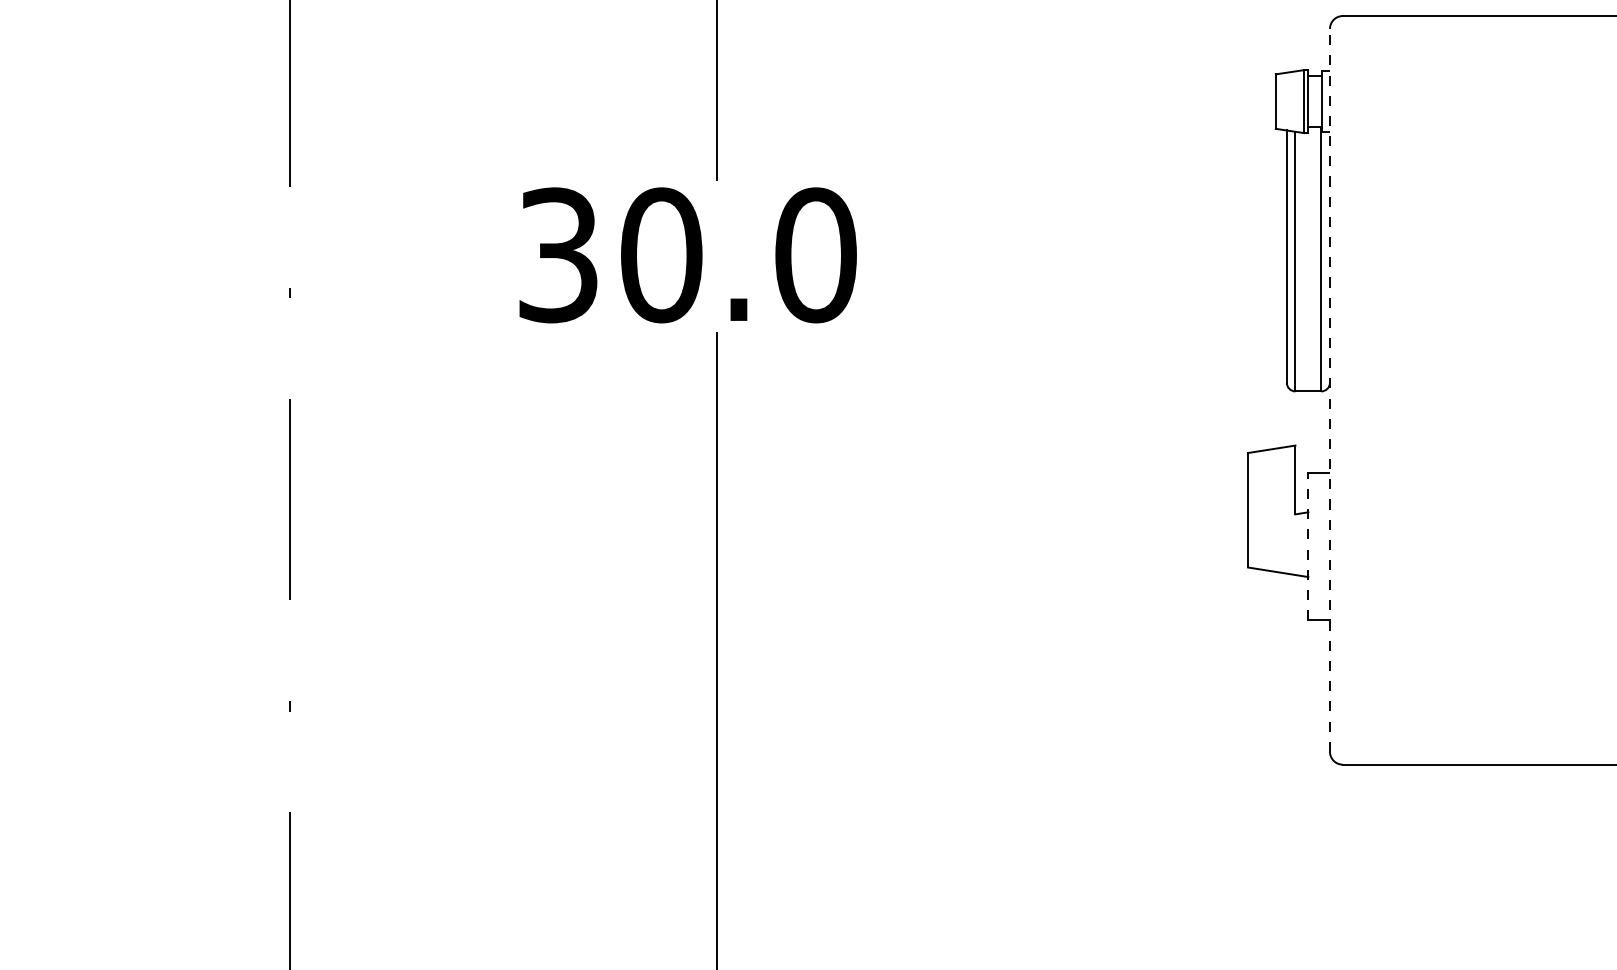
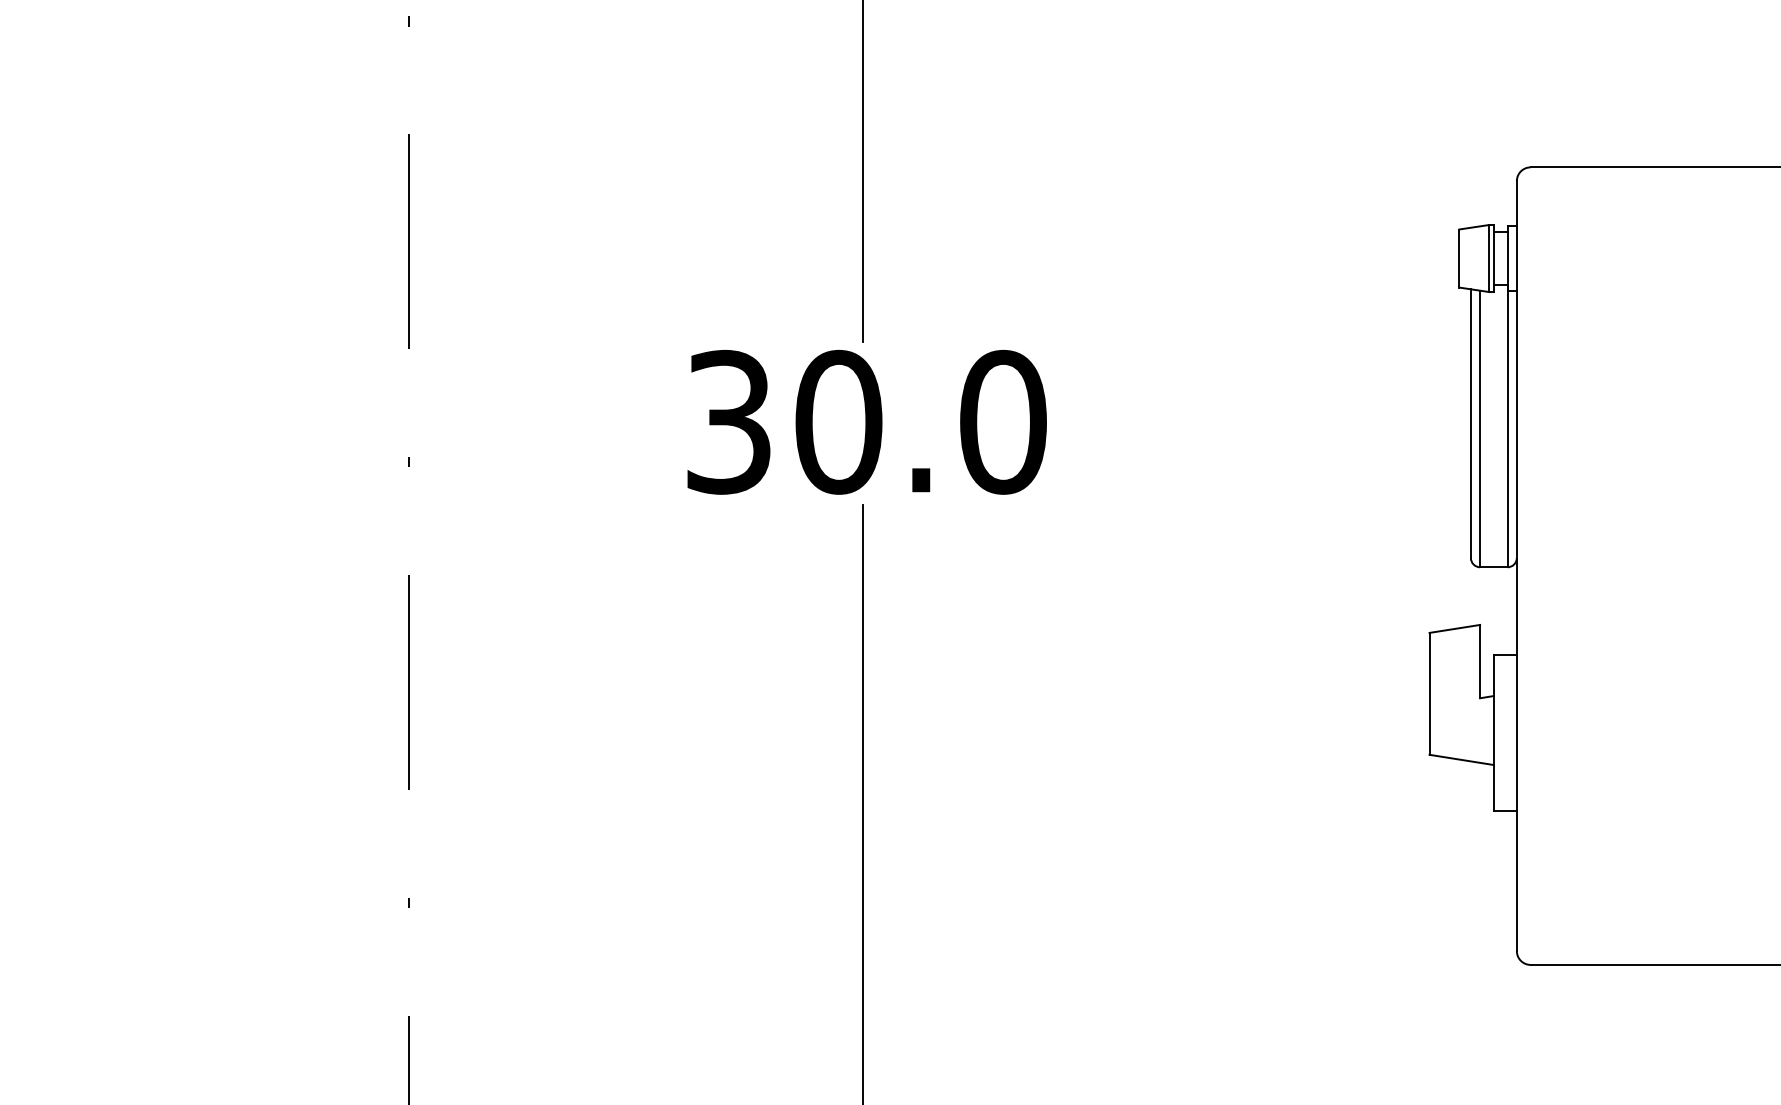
text: (687, 254) -> (866, 421), moved
line: (1329, 389) -> (1516, 565), dashed -> solid
line: (1308, 546) -> (1493, 732), dashed -> solid

